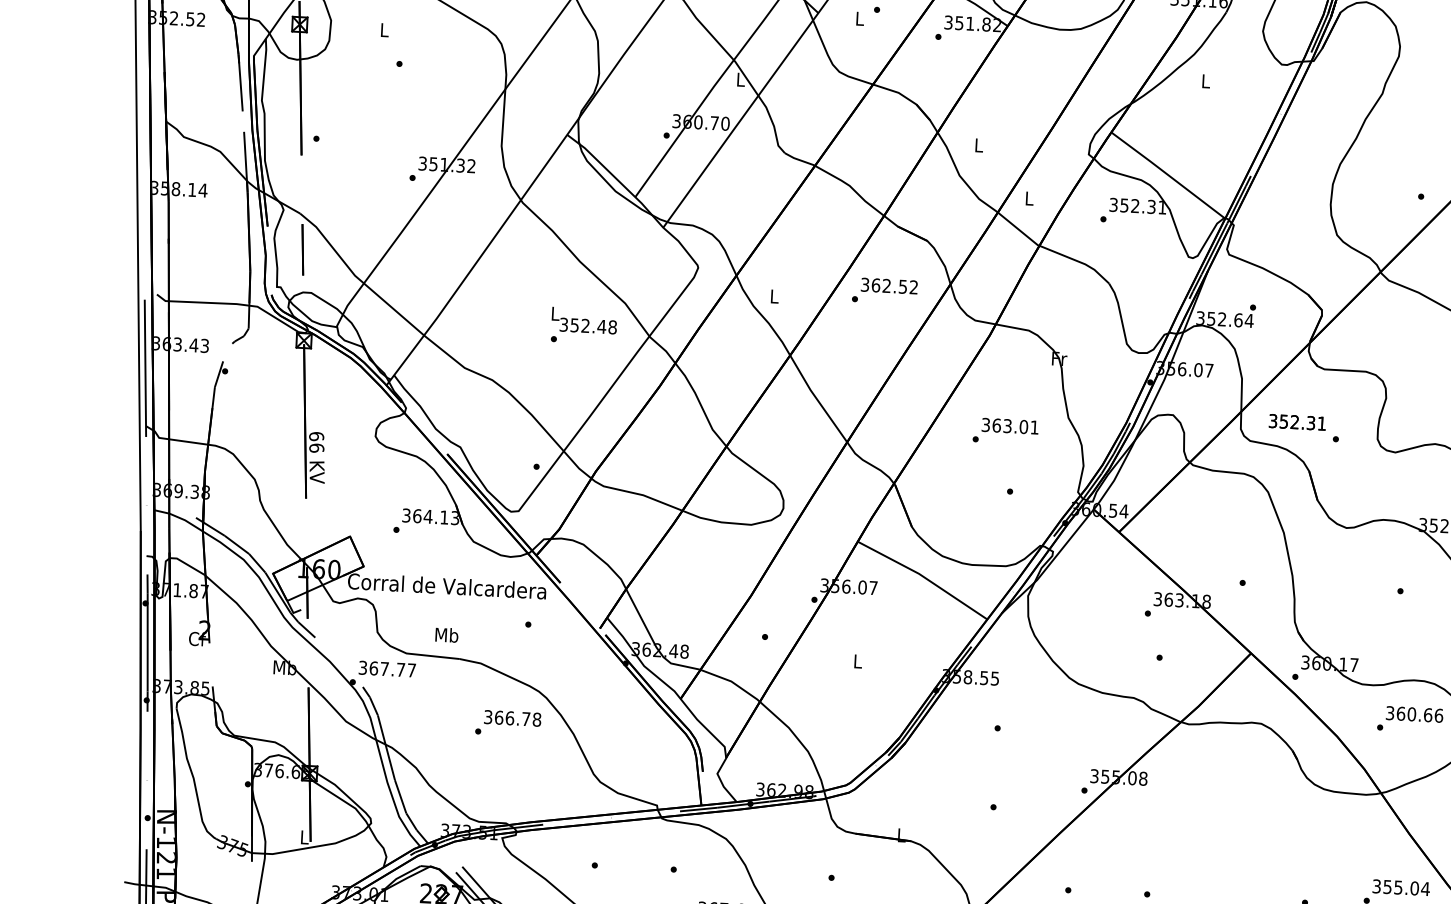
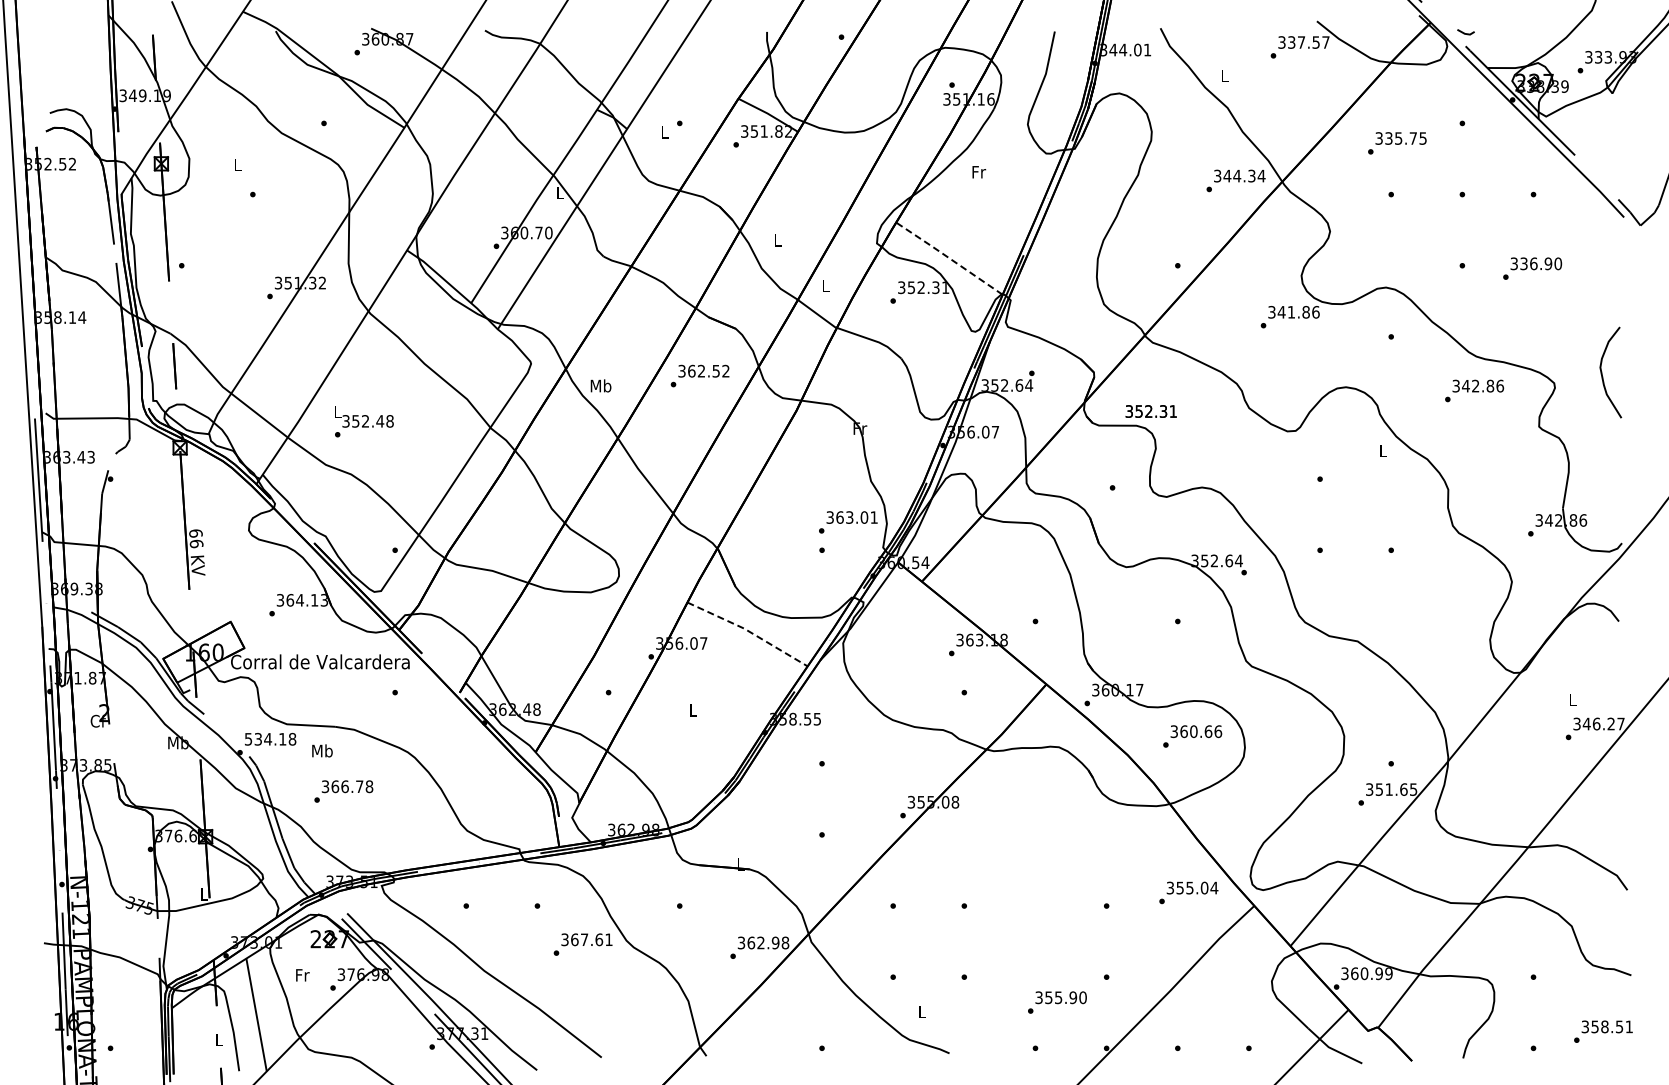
text: (1206, 81) -> (979, 172), L -> Fr
line: (1167, 174) -> (948, 257), solid -> dashed
text: (773, 295) -> (600, 385), L -> Mb
text: (584, 326) -> (364, 421), moved
text: (1296, 422) -> (1150, 411), moved
text: (1005, 431) -> (848, 522), moved
line: (923, 577) -> (748, 631), solid -> dashed
text: (447, 634) -> (322, 750), moved
text: (387, 668) -> (270, 738), 367.77 -> 534.18
text: (507, 723) -> (343, 791), moved

